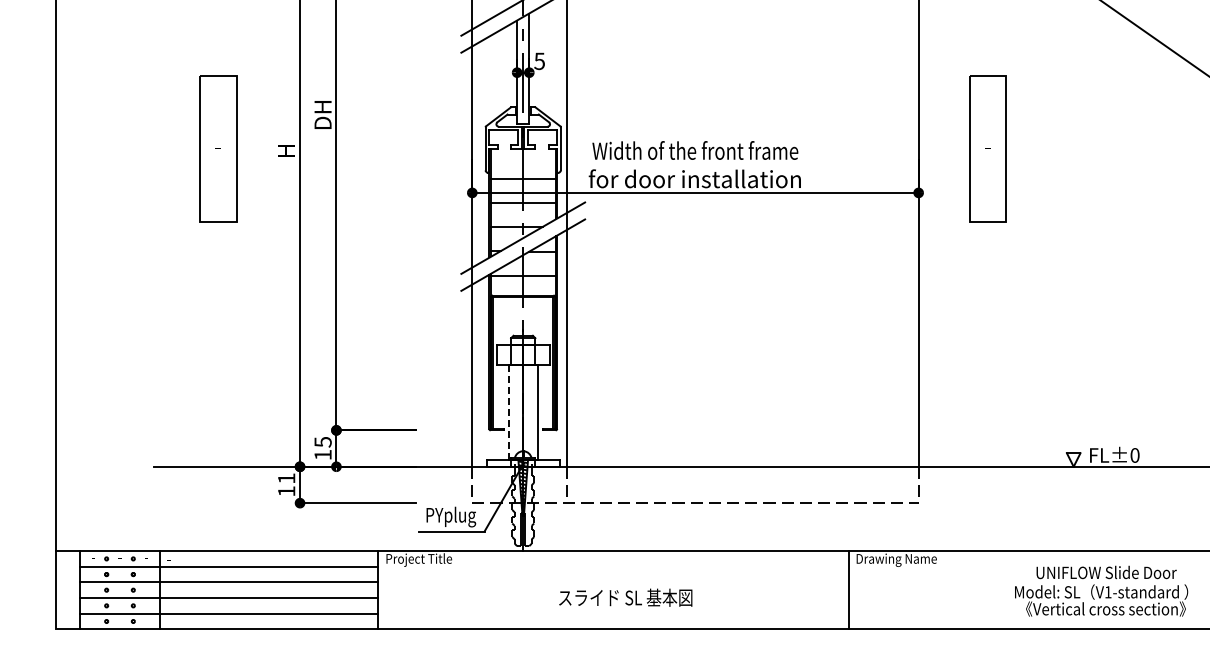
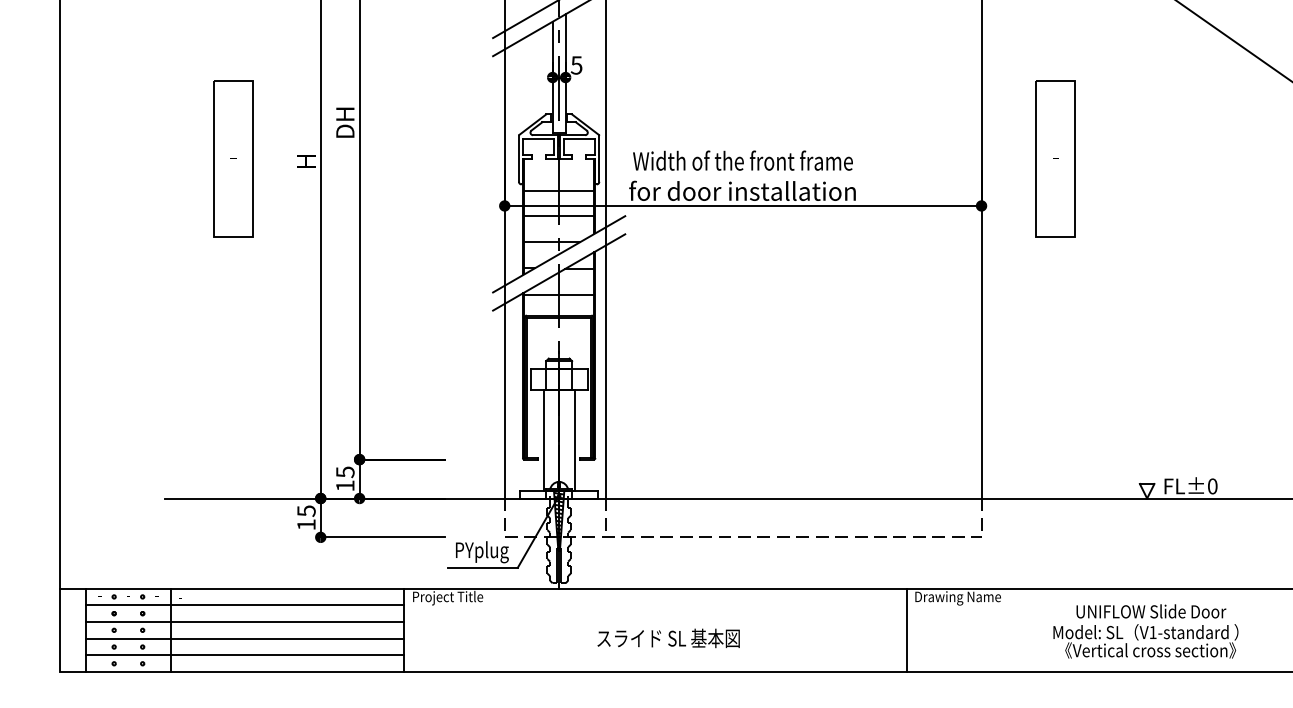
line: (508, 412) -> (543, 440), dashed -> solid
text: (286, 478) -> (306, 511), 11 -> 15
text: (1101, 590) -> (1145, 630), moved

